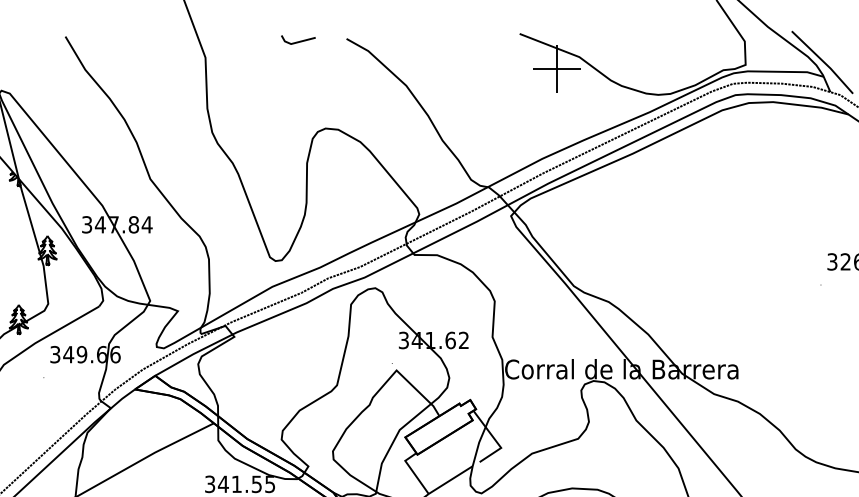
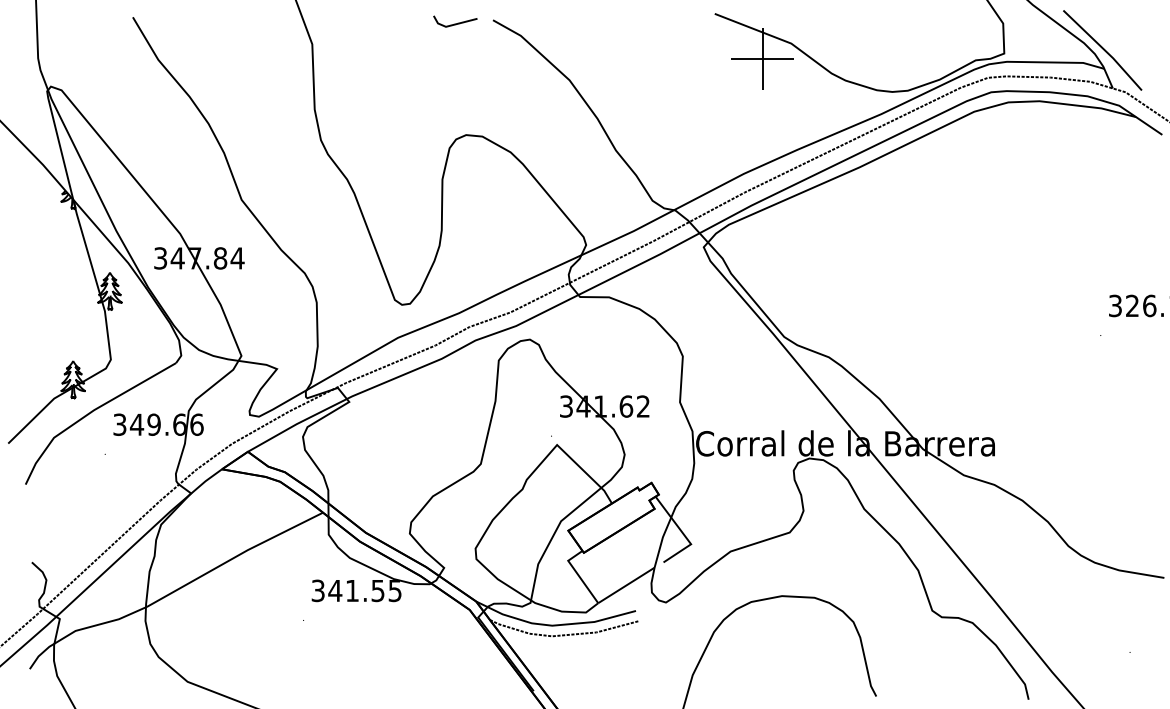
line: (298, 41) -> (455, 23), moved

